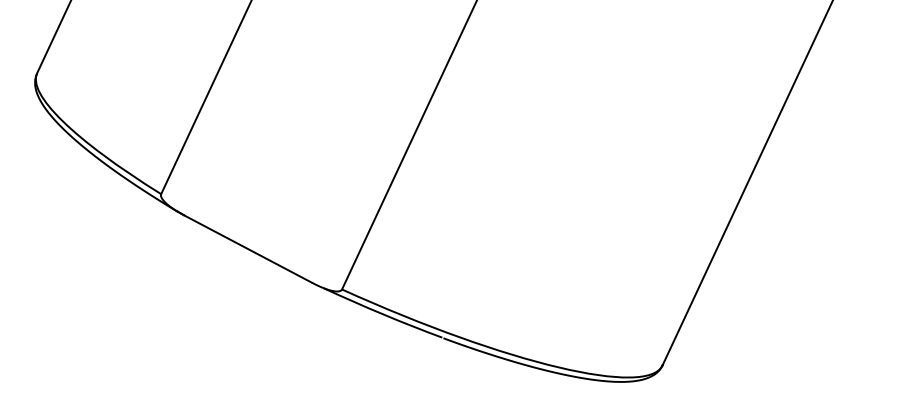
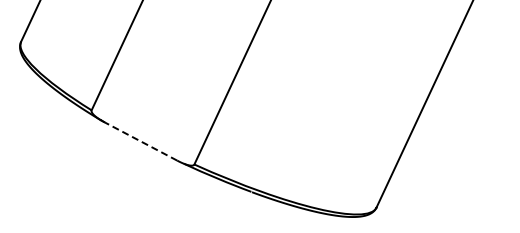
line: (248, 249) -> (141, 141), solid -> dashed

